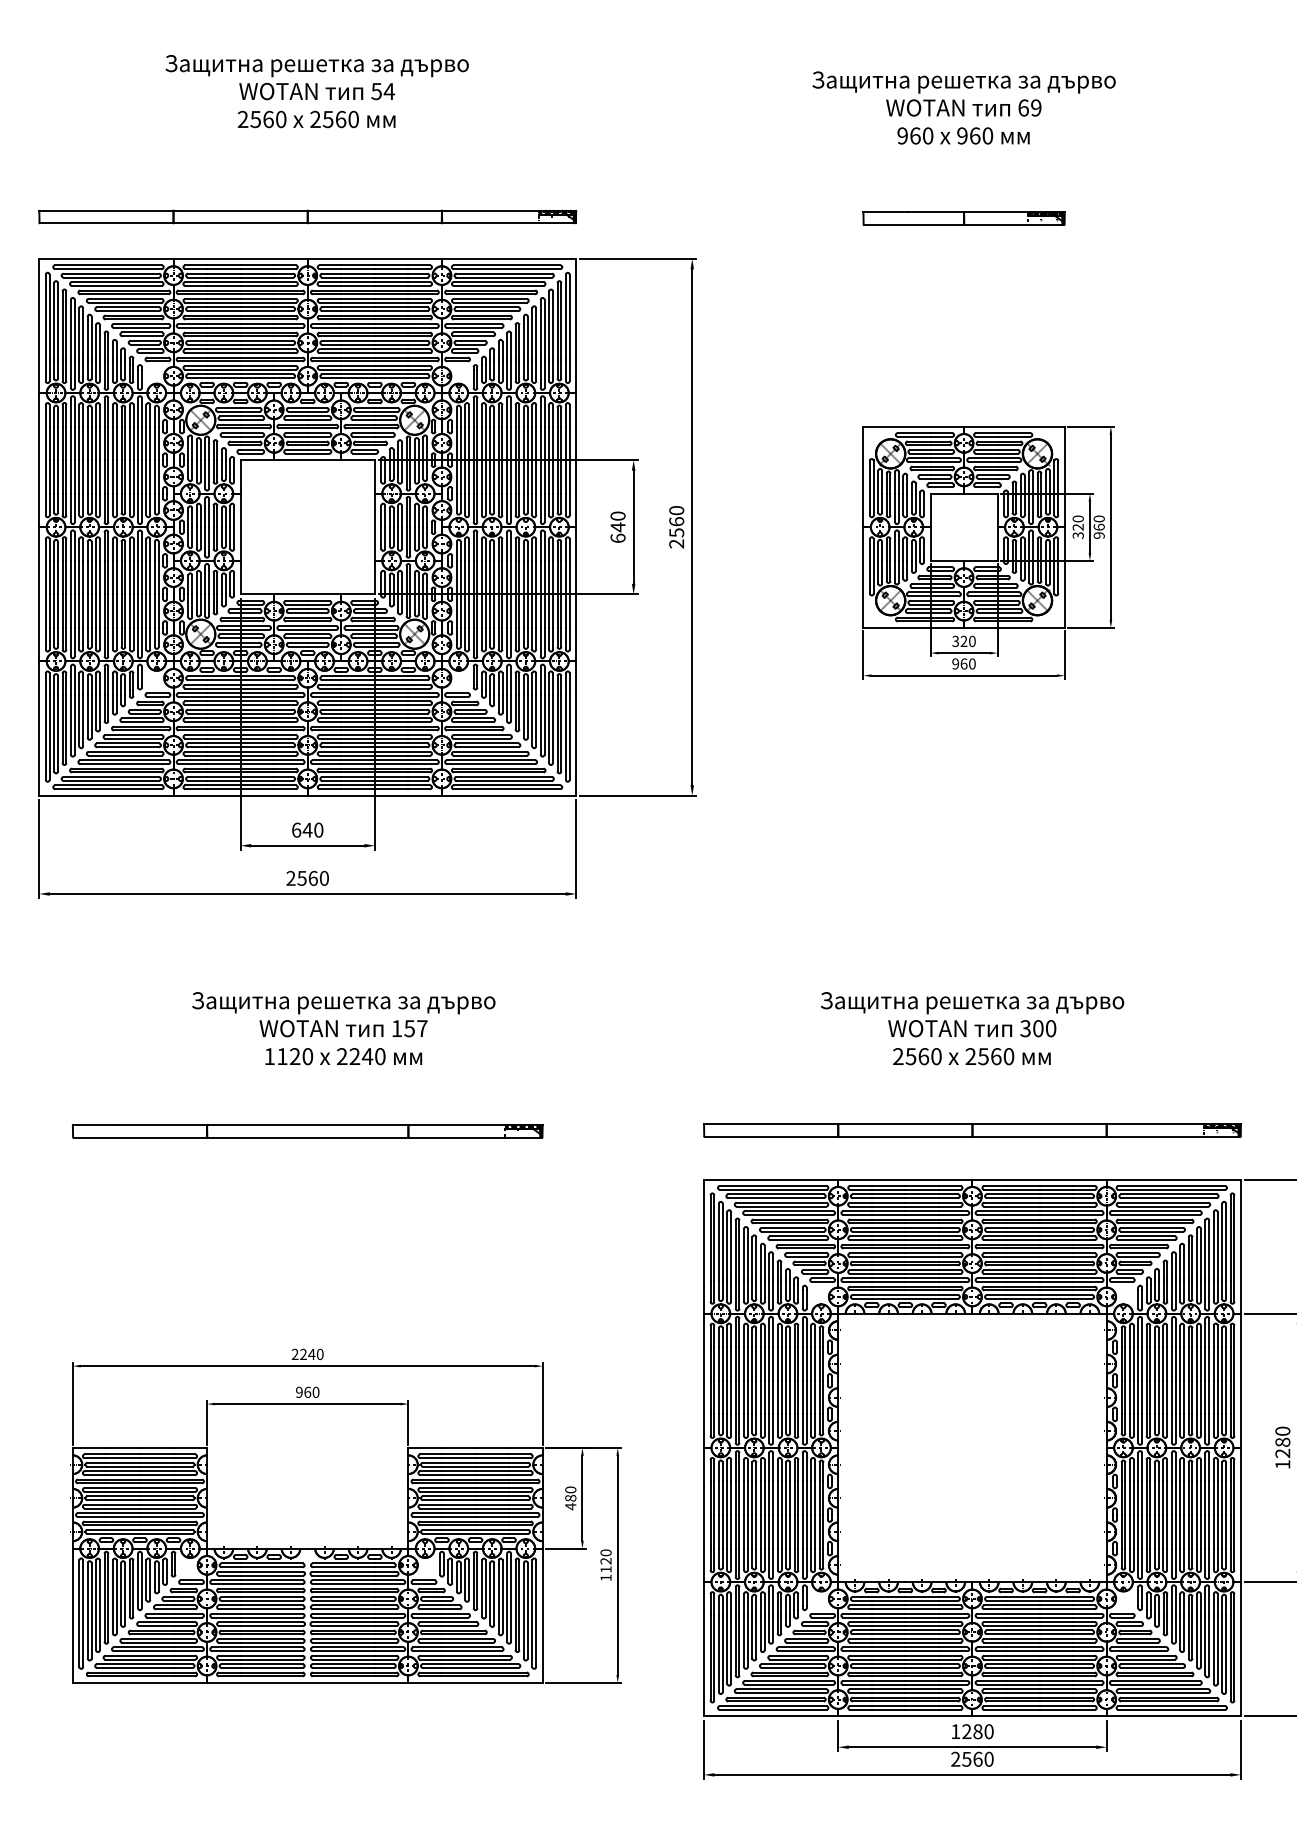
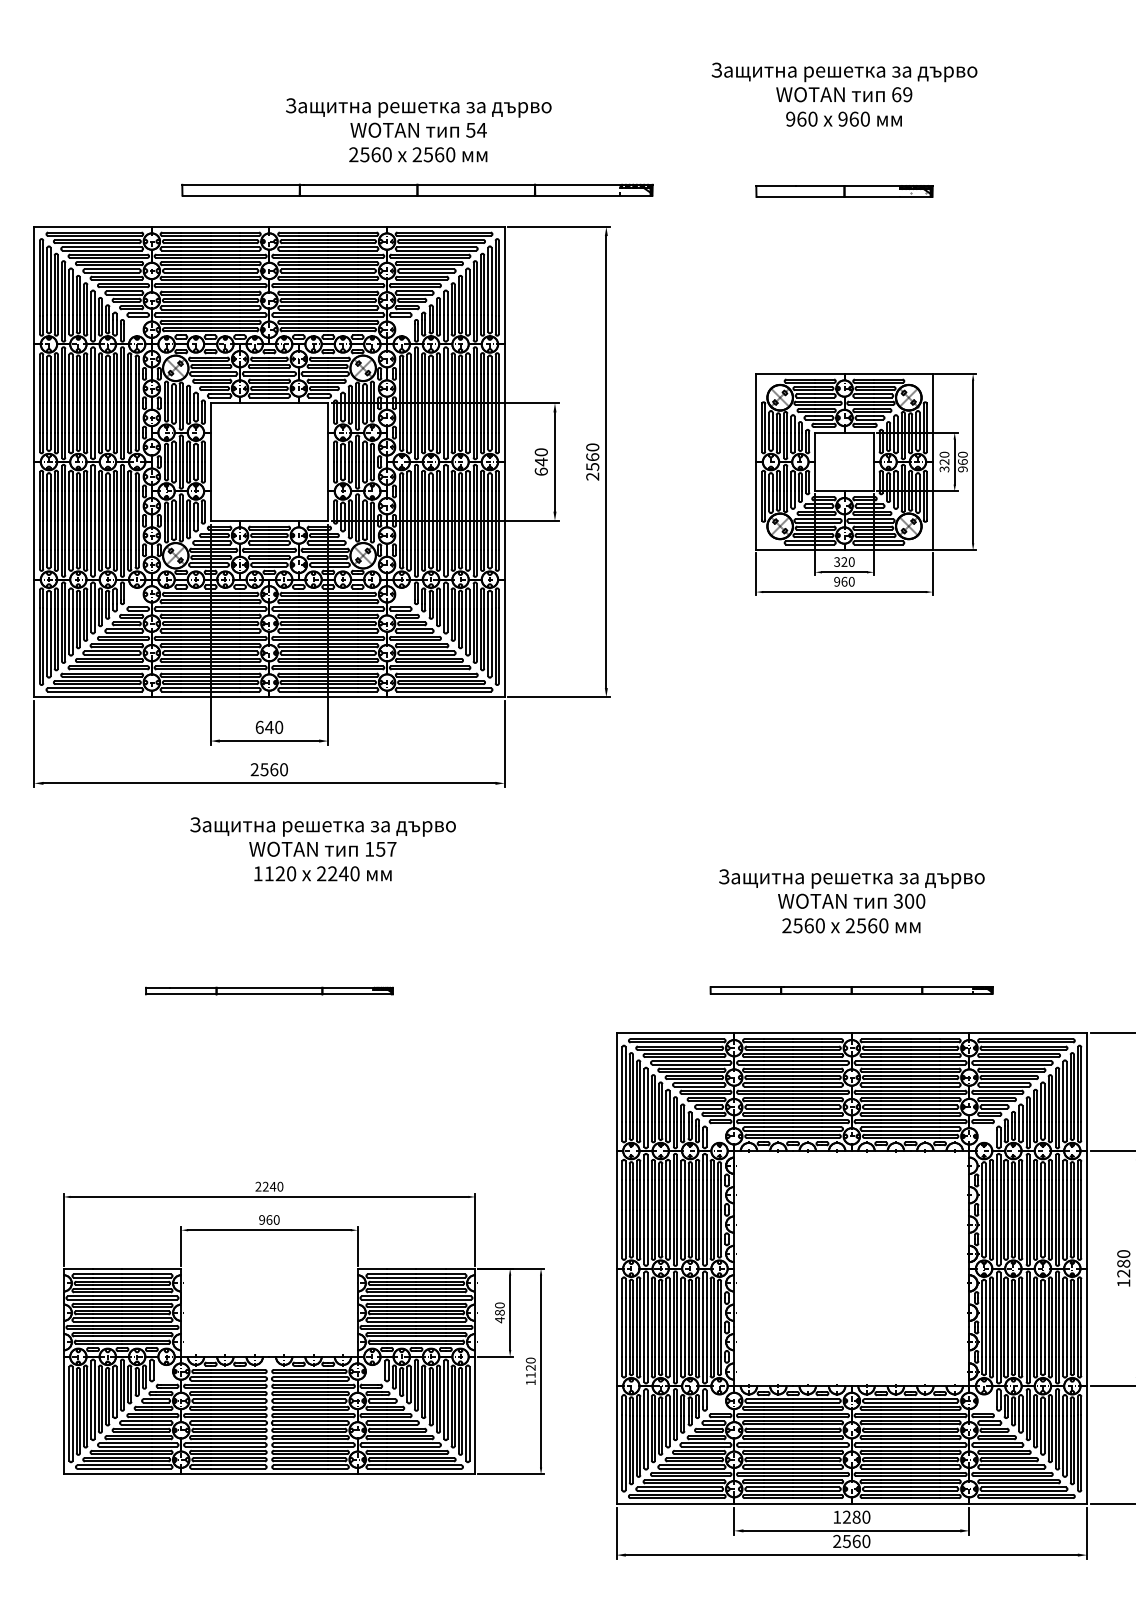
text: (316, 91) -> (418, 130), moved
part: (307, 216) -> (417, 189), moved
text: (343, 1028) -> (322, 849), moved
part: (307, 1130) -> (269, 990), size x0.6
part: (972, 1130) -> (851, 990), size x0.6

